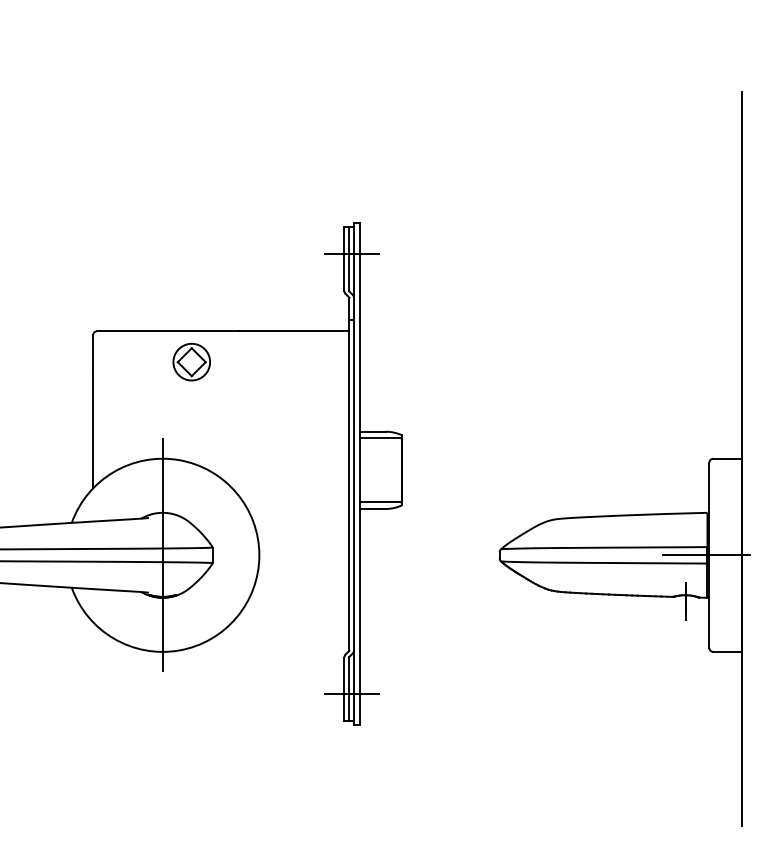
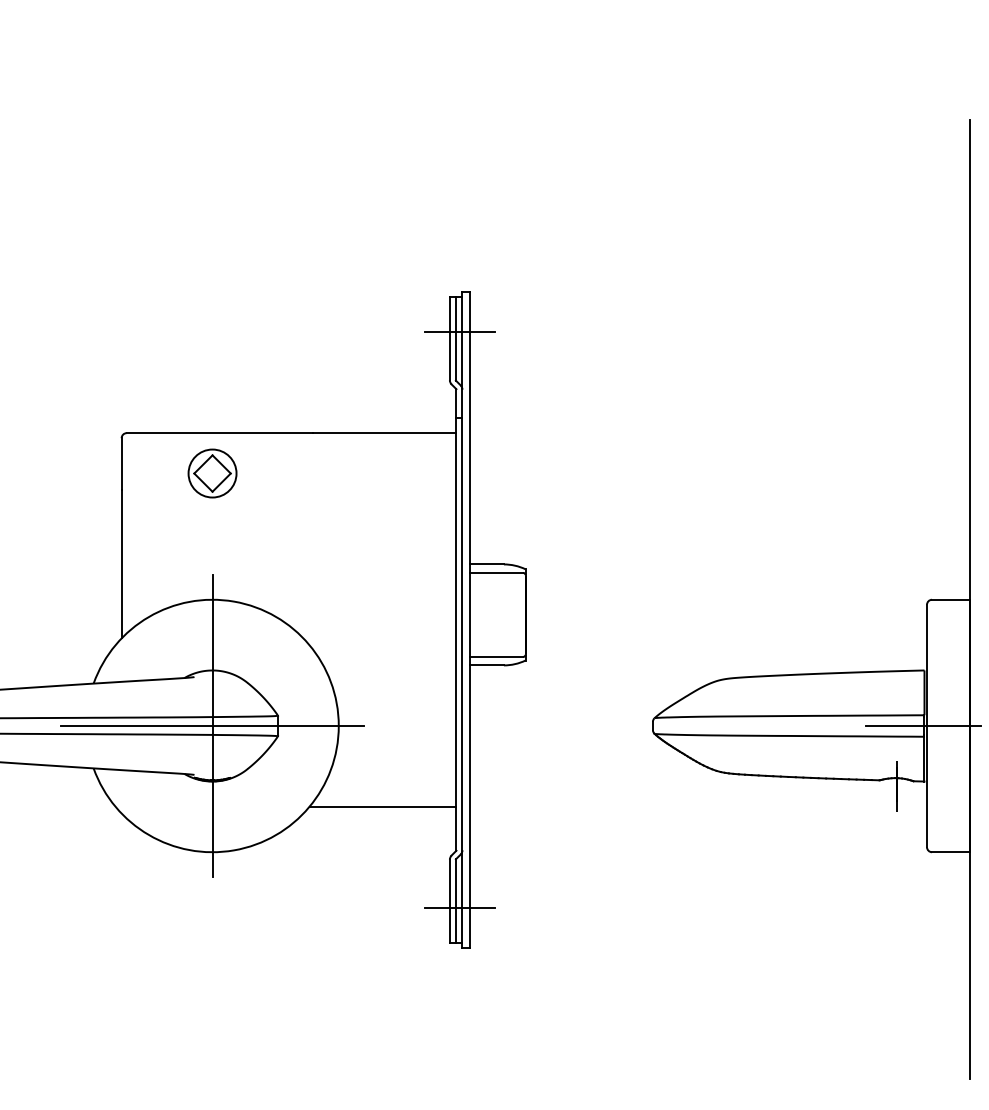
part: (191, 361) -> (212, 472), moved
line: (162, 555) -> (212, 726), added
line: (292, 617) -> (382, 807), added

